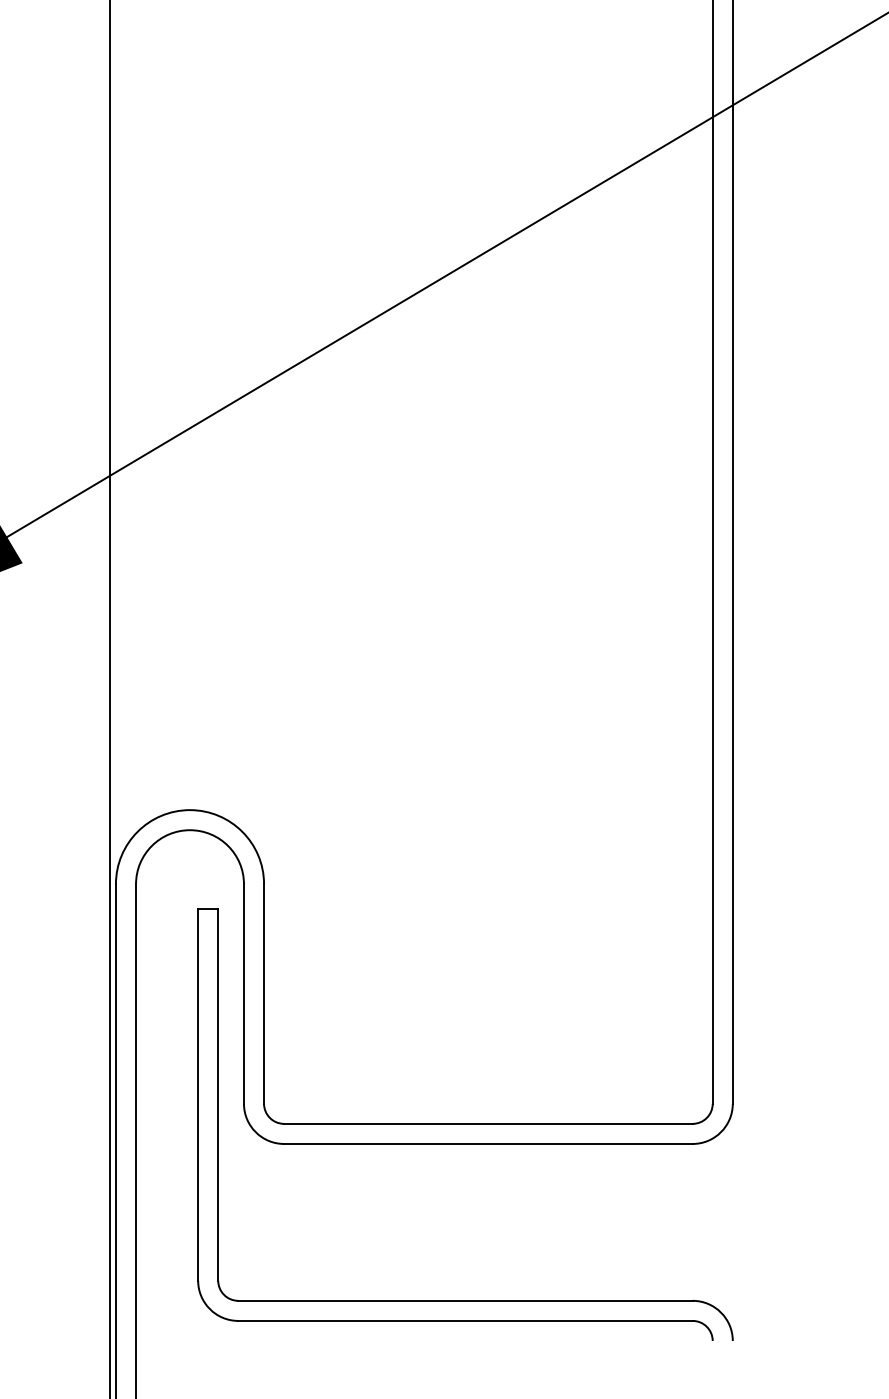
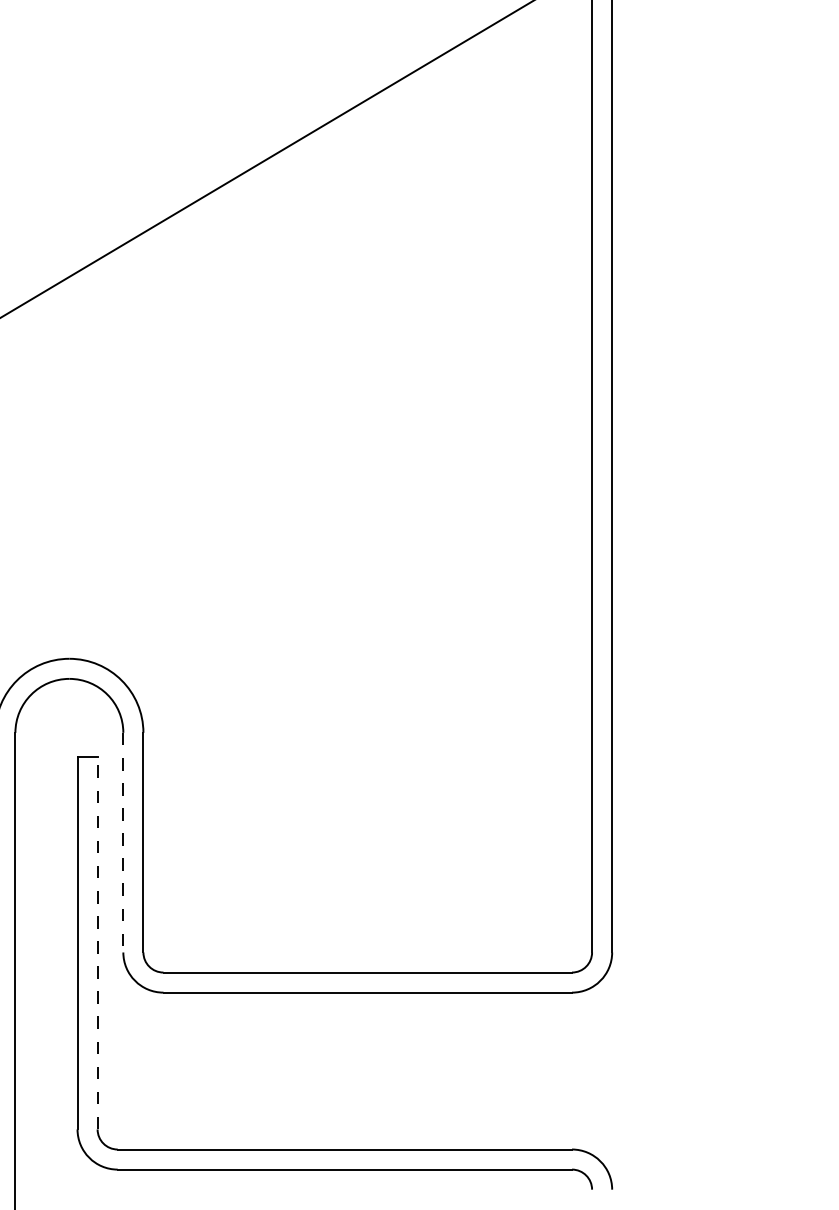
line: (243, 993) -> (122, 842), solid -> dashed
line: (218, 1094) -> (97, 943), solid -> dashed

